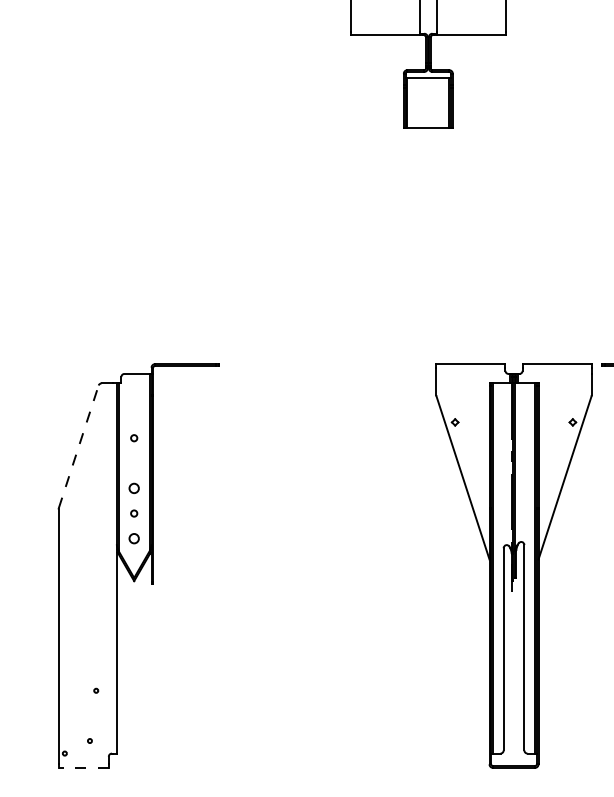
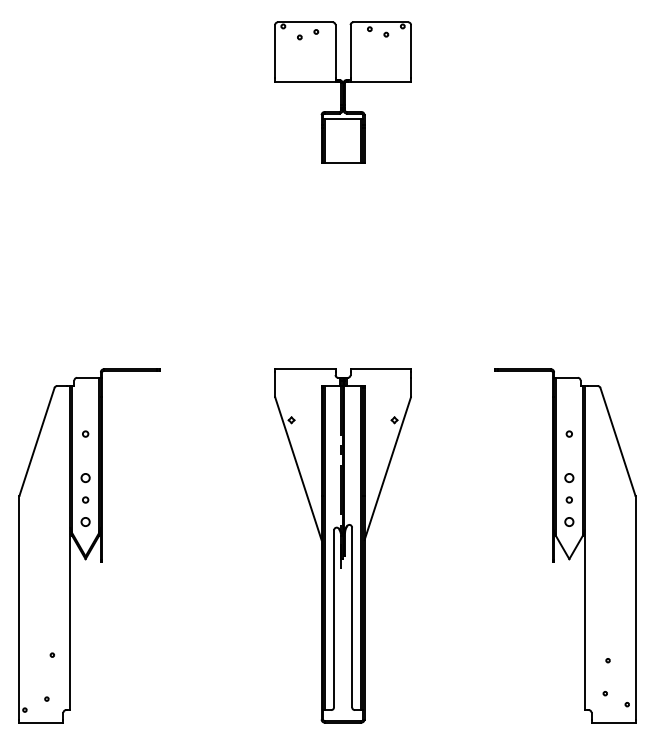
line: (79, 446) -> (37, 441), dashed -> solid
part: (513, 565) -> (342, 545), moved
line: (83, 767) -> (41, 722), dashed -> solid

